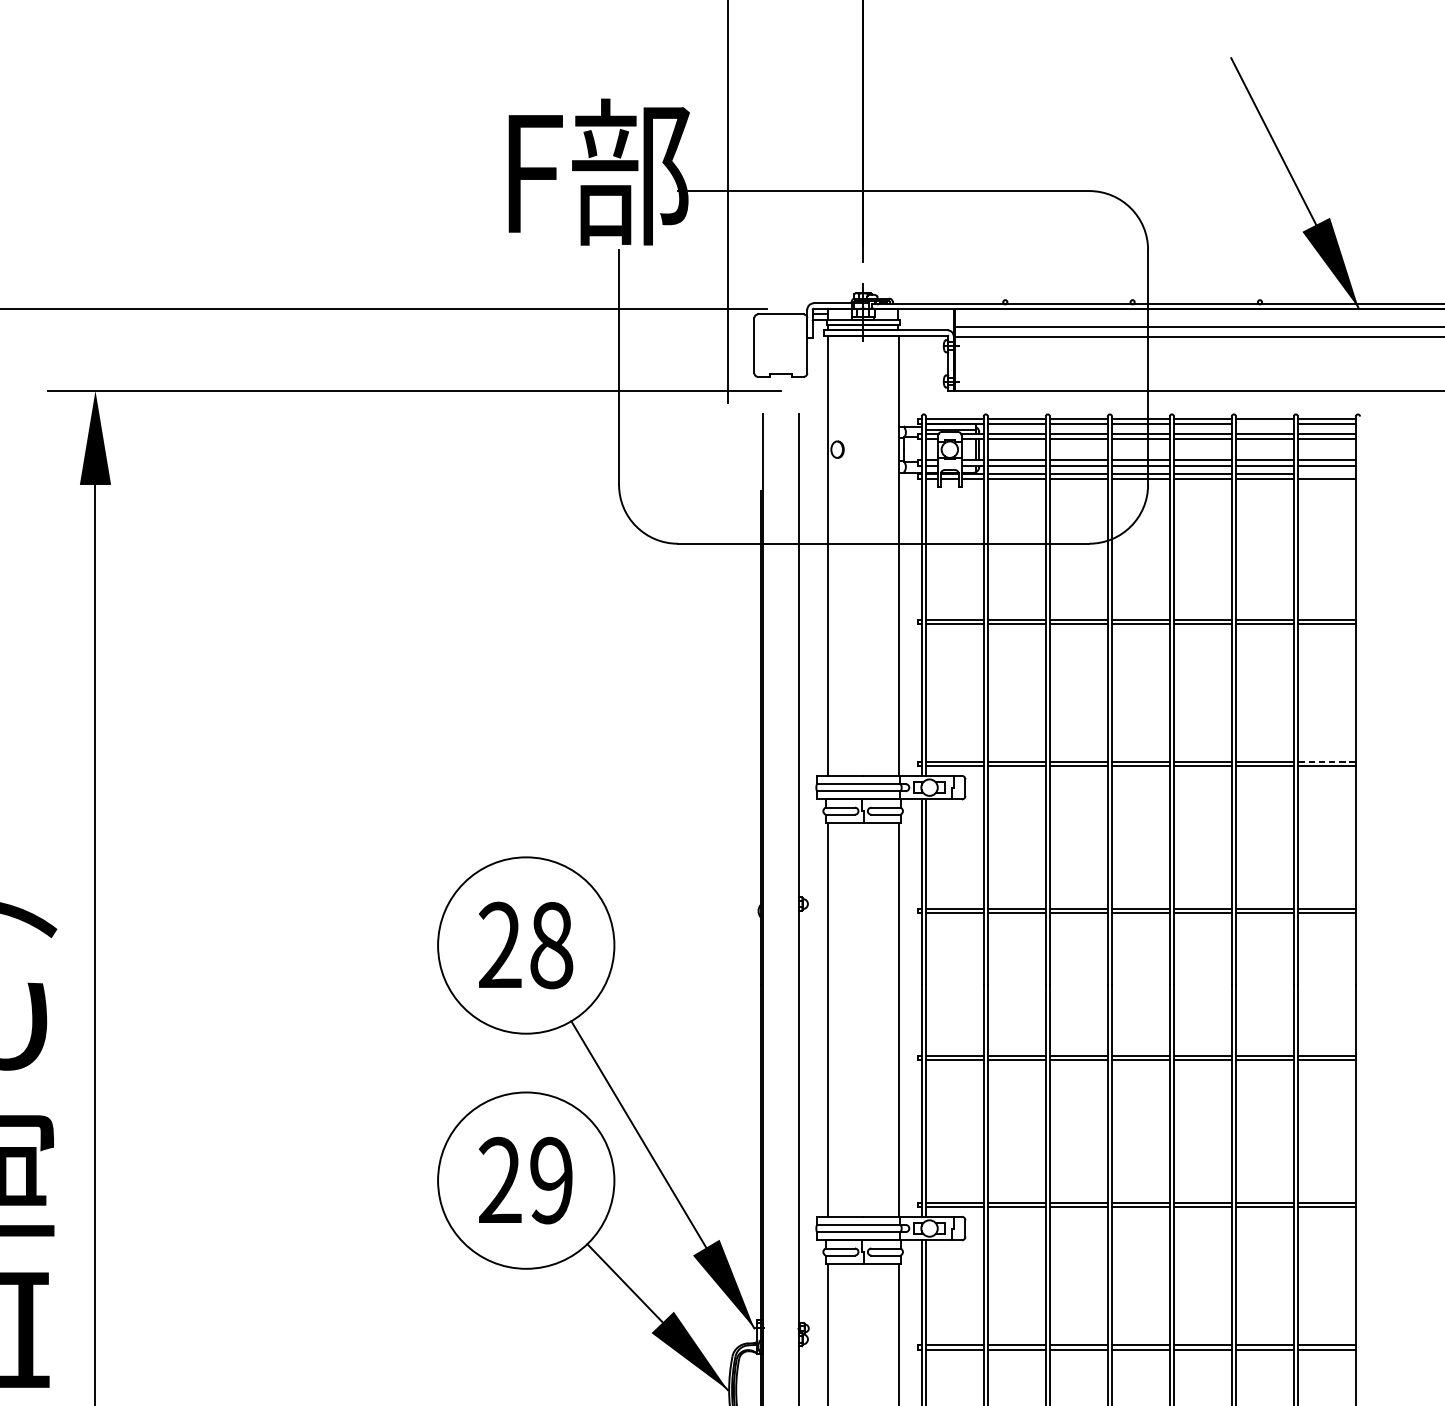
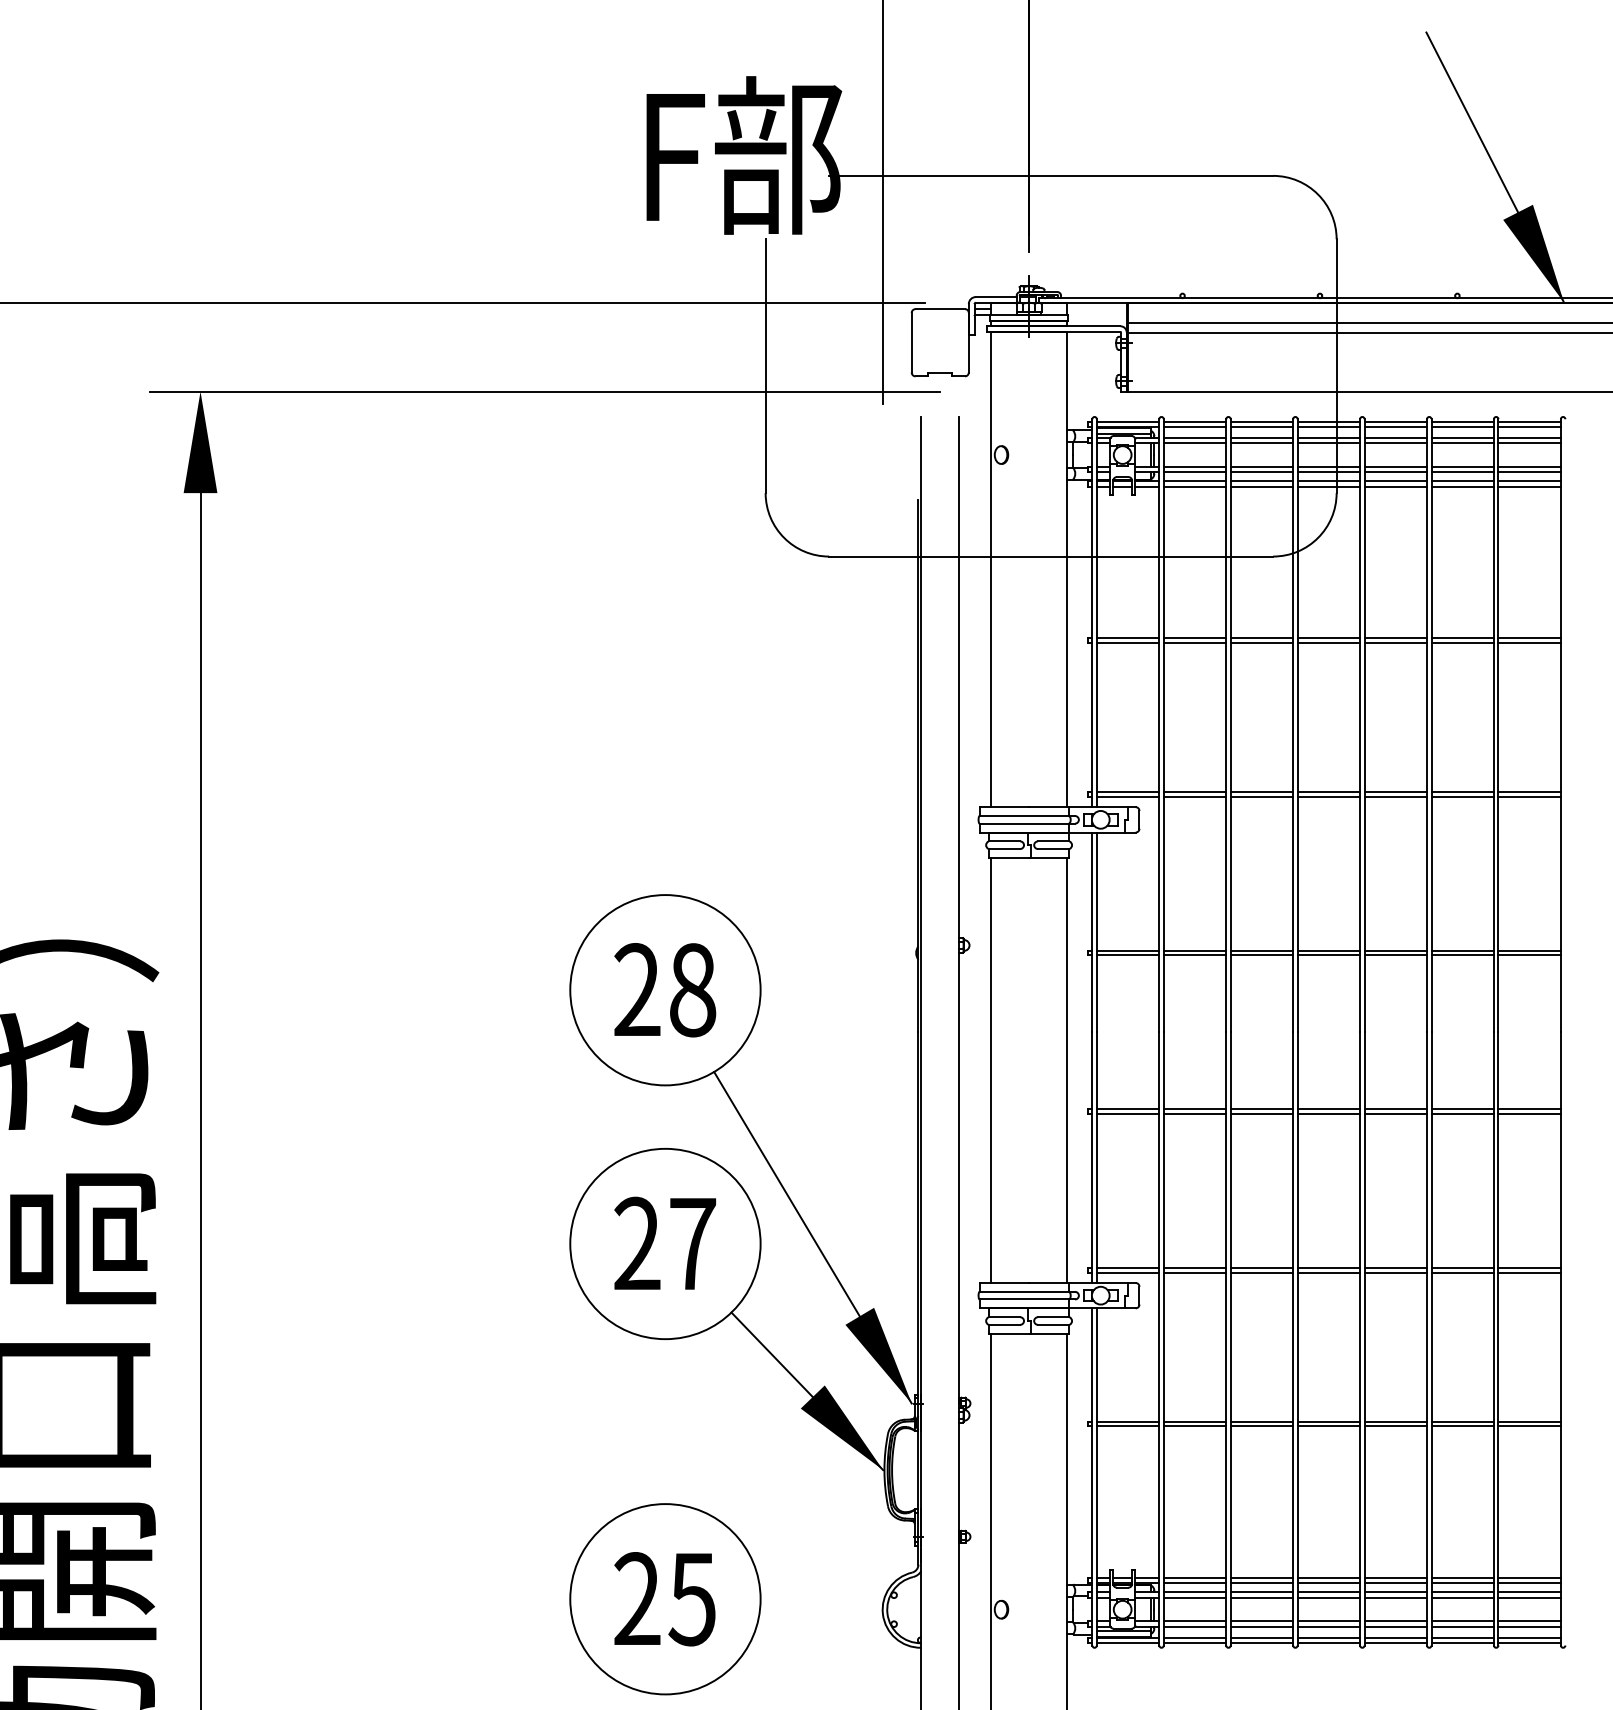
line: (1264, 424) -> (1462, 427), added
line: (1326, 474) -> (1529, 481), added
line: (1326, 762) -> (1529, 792), dashed -> solid
text: (551, 1180) -> (692, 1243), 29 -> 27

